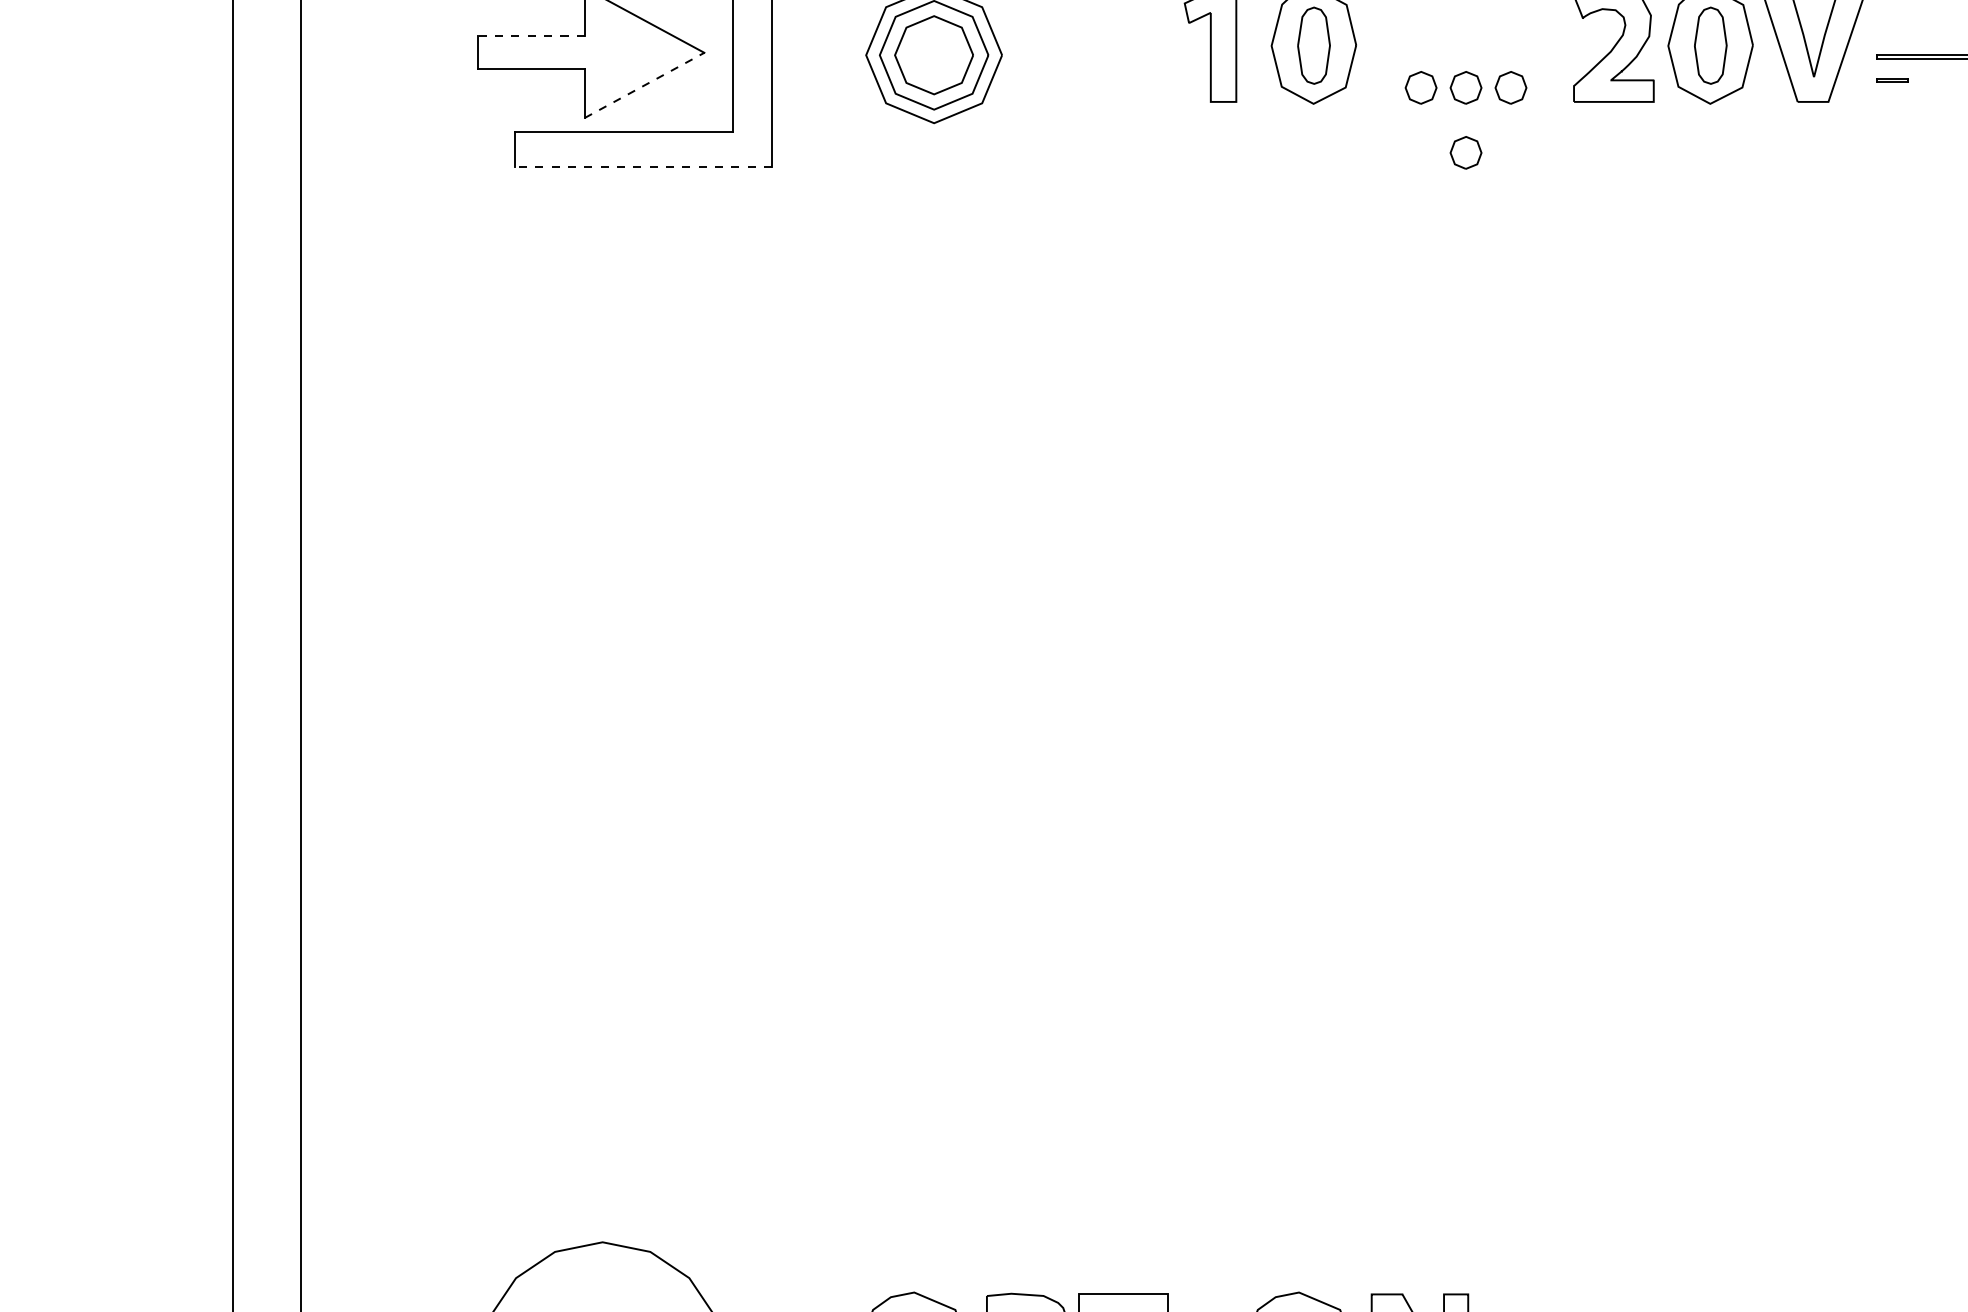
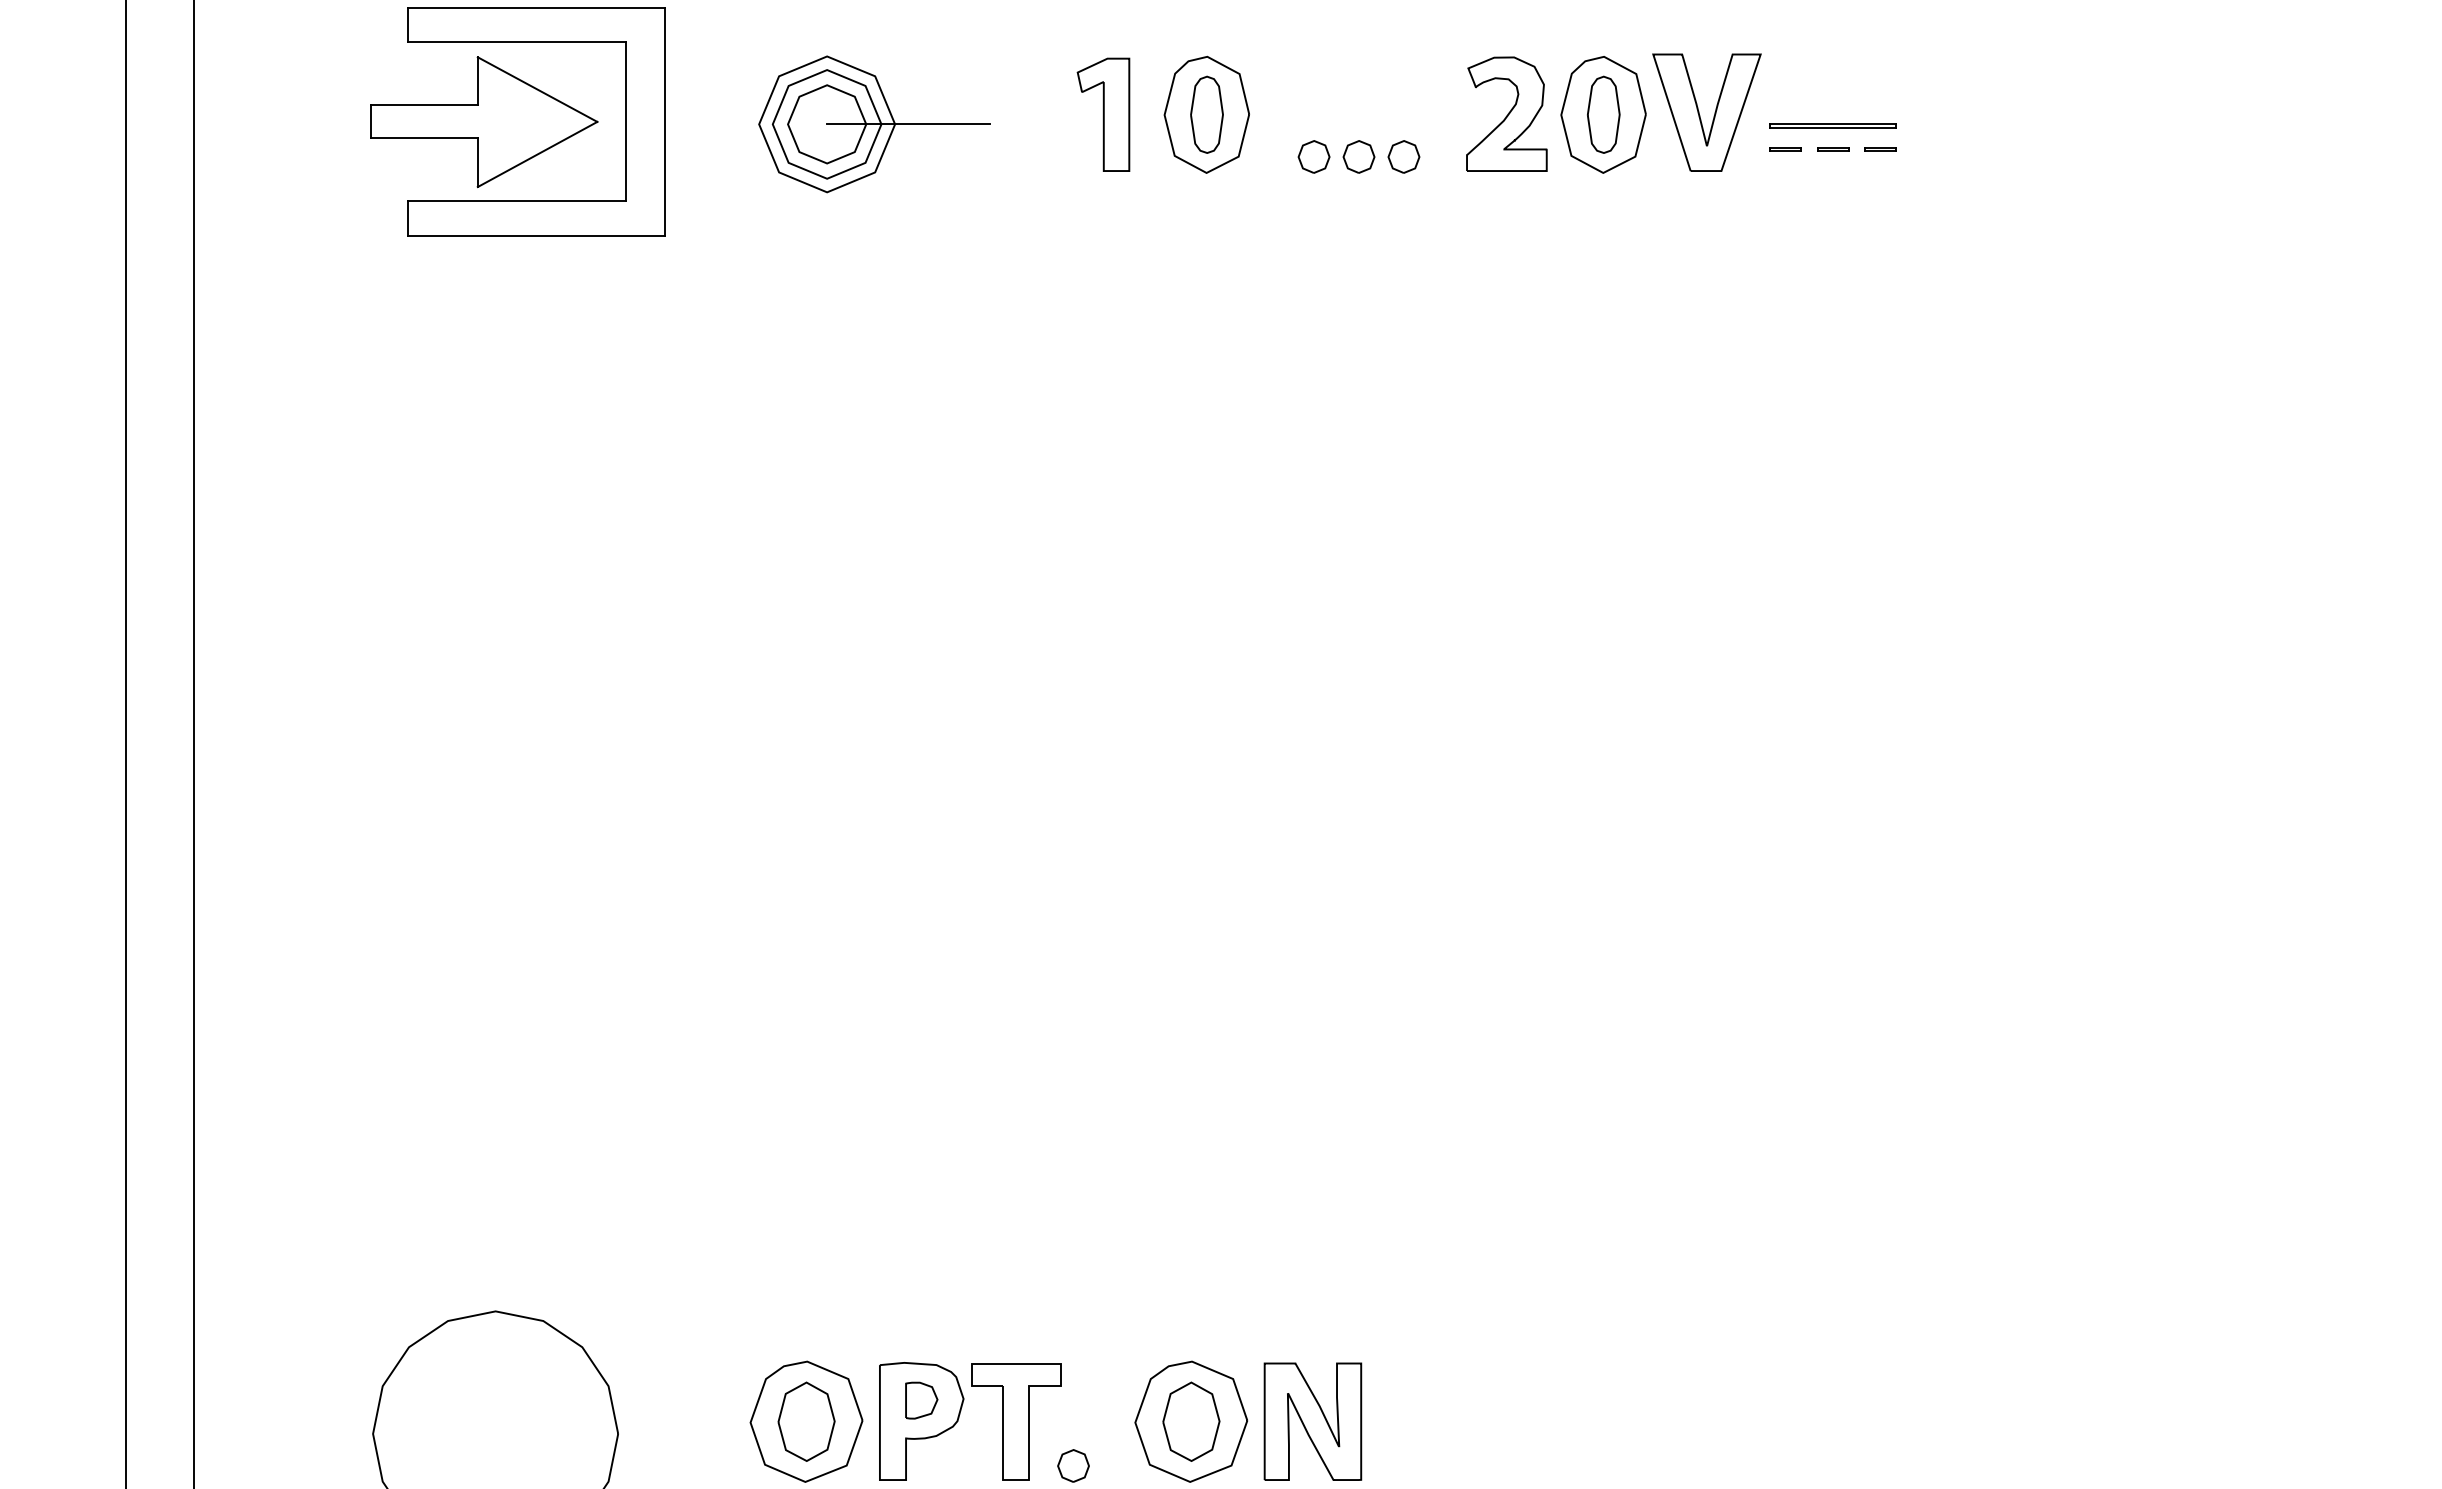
line: (530, 36) -> (423, 105), dashed -> solid
line: (1015, 55) -> (908, 124), added
line: (1940, 79) -> (1833, 148), added
line: (645, 85) -> (538, 154), dashed -> solid
part: (1465, 152) -> (1358, 221), removed
line: (643, 166) -> (536, 235), dashed -> solid

